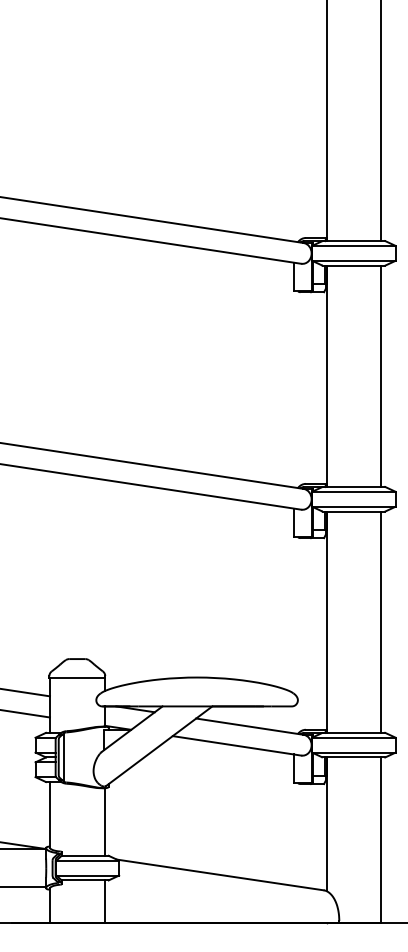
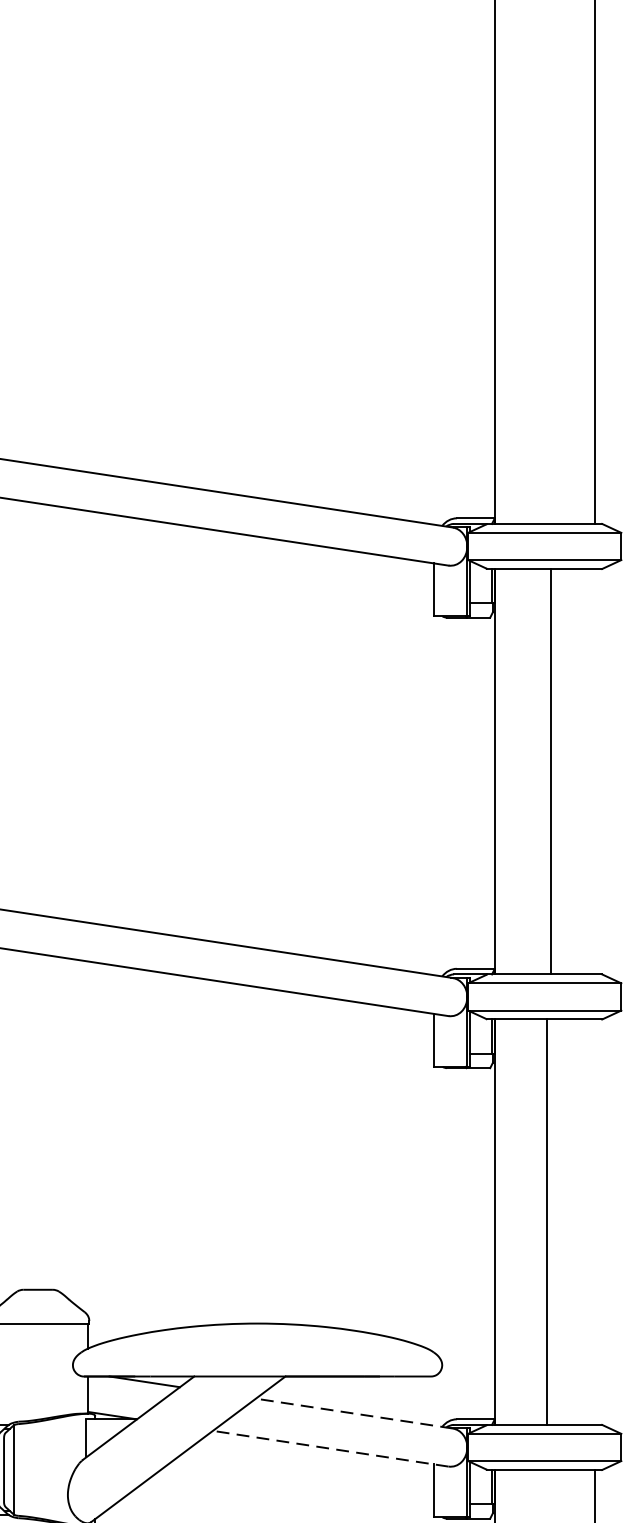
line: (381, 375) -> (551, 770), moved
line: (381, 621) -> (547, 1220), moved
line: (249, 726) -> (353, 1413), solid -> dashed
line: (236, 745) -> (329, 1448), solid -> dashed

